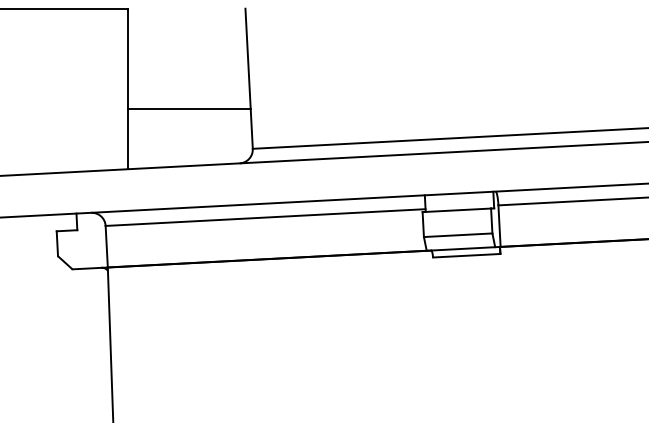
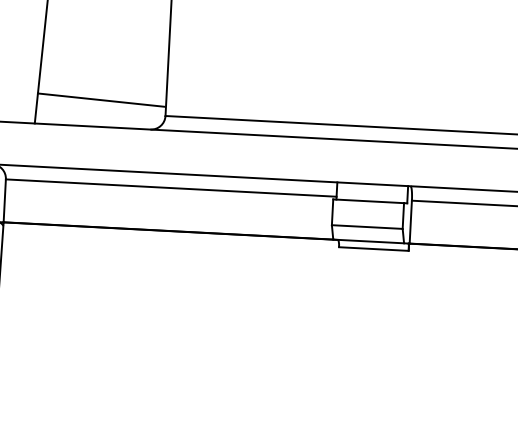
line: (188, 109) -> (100, 100), moved

